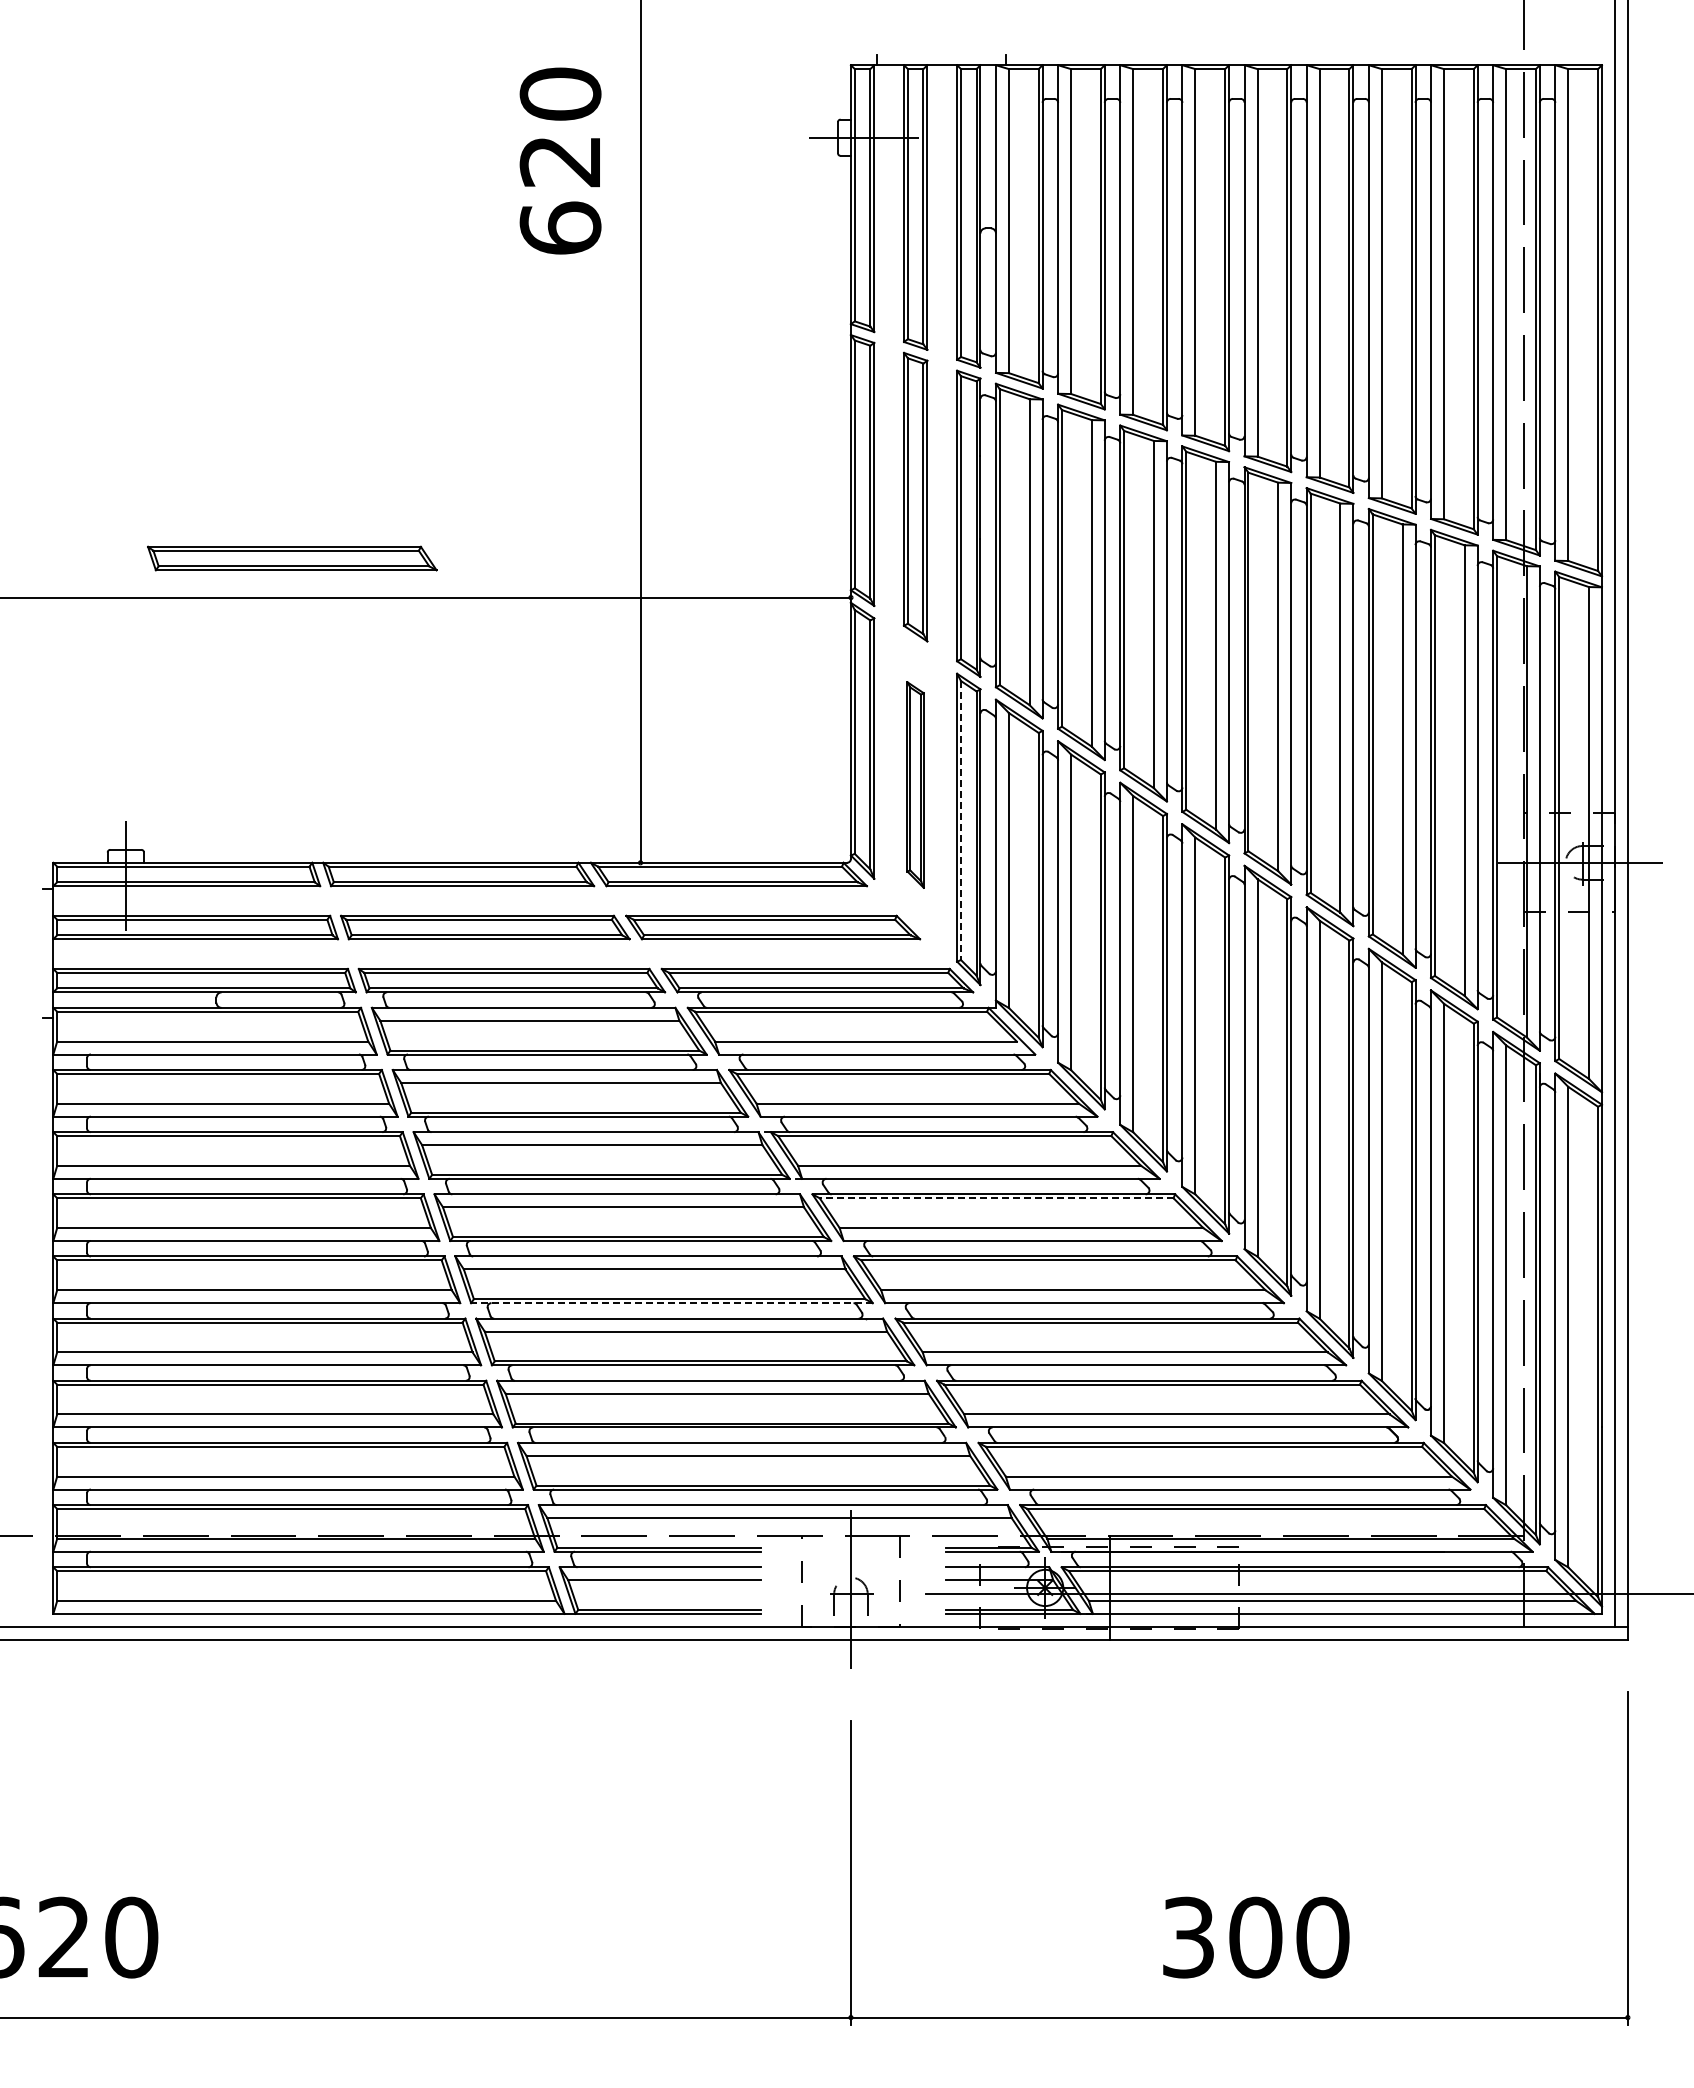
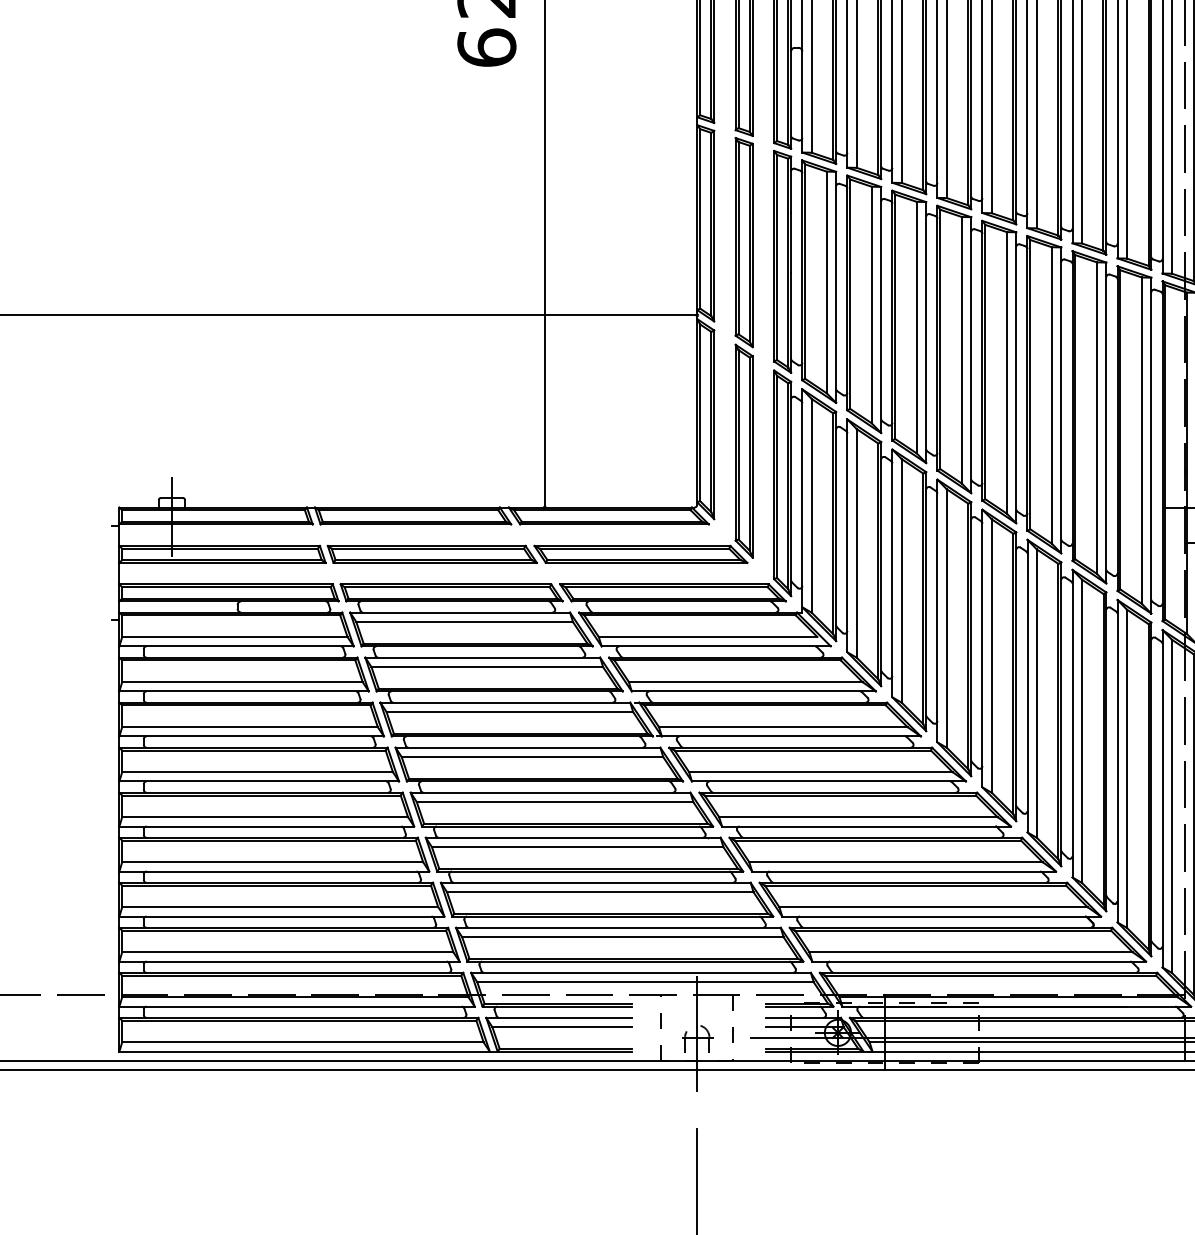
part: (292, 558) -> (292, 287), removed
part: (915, 784) -> (744, 450), size x1.43
line: (961, 820) -> (777, 476), dashed -> solid
line: (996, 1198) -> (802, 750), dashed -> solid
line: (671, 1303) -> (567, 826), dashed -> solid

